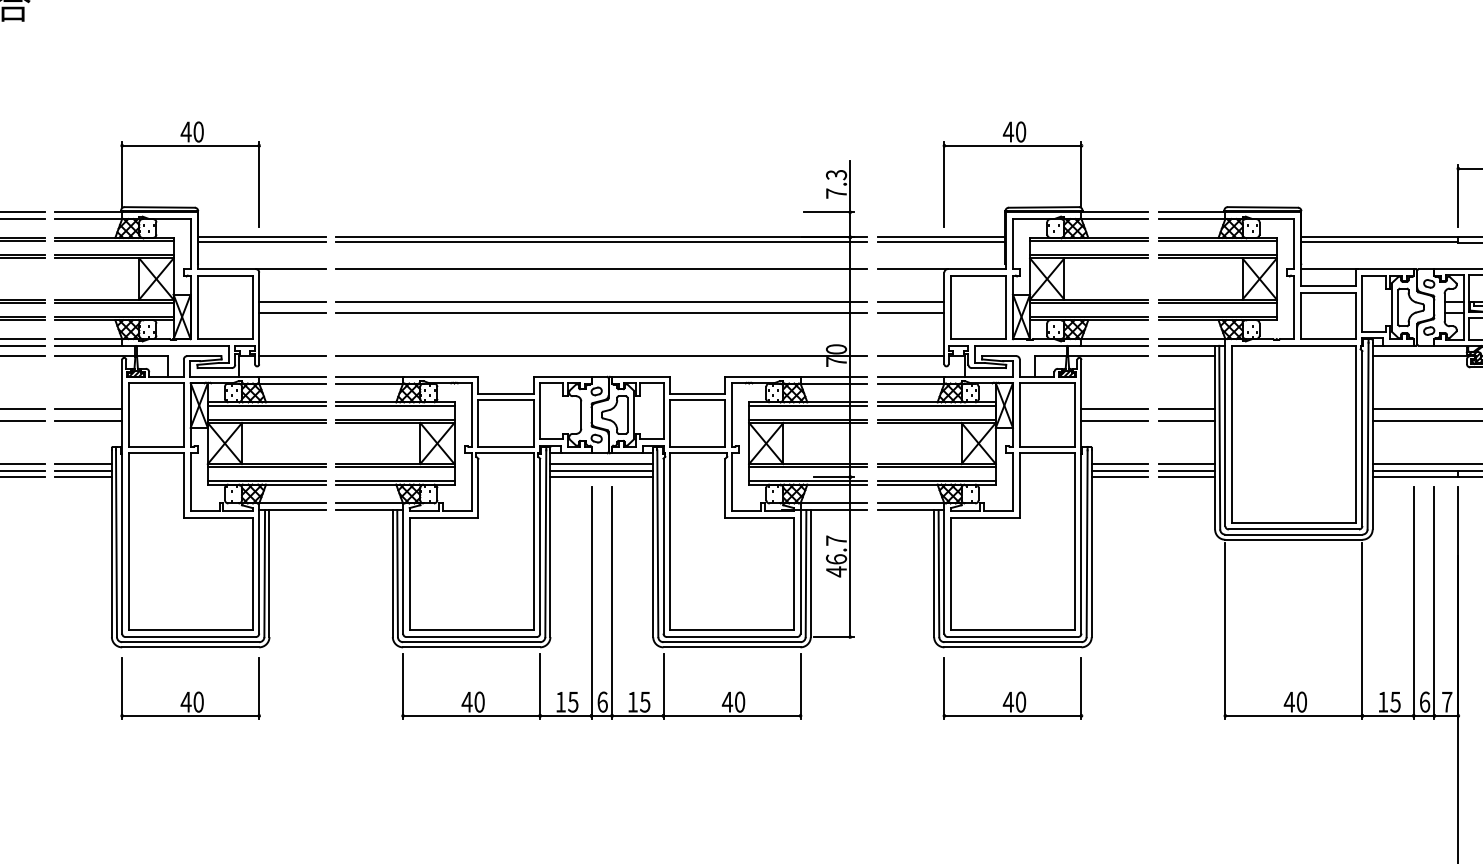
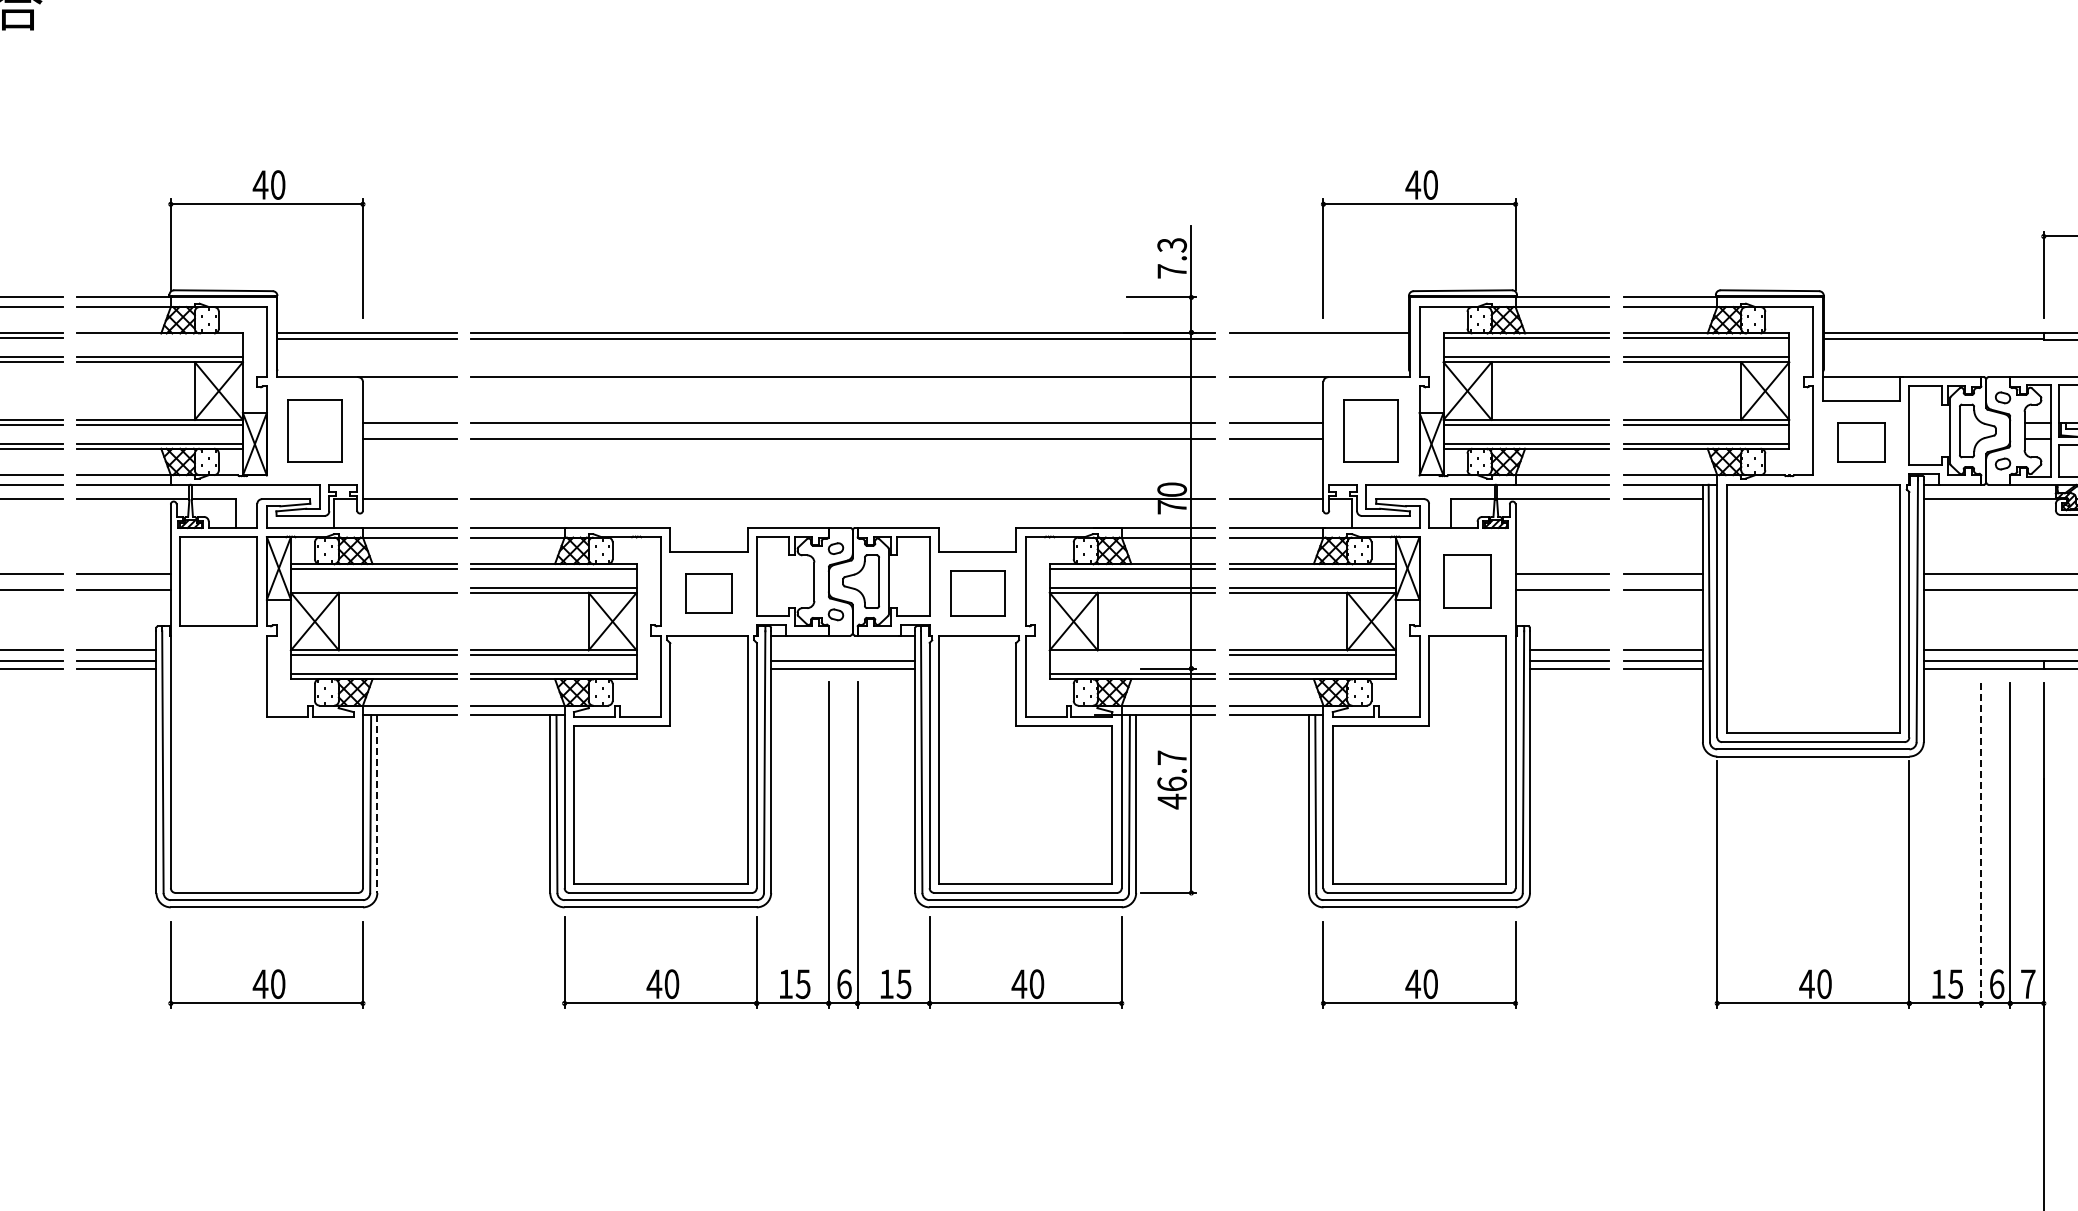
line: (114, 241) -> (159, 338), removed
line: (940, 242) -> (1318, 339), removed
part: (225, 307) -> (315, 430), size x0.7
part: (978, 307) -> (1371, 430), size x0.7
part: (1328, 315) -> (1861, 442), size x0.6
part: (1047, 414) -> (1467, 581), size x0.6
line: (266, 419) -> (373, 588), removed
part: (505, 423) -> (708, 593), size x0.6
part: (697, 423) -> (977, 593), size x0.7
line: (602, 463) -> (843, 649), removed
line: (808, 467) -> (1132, 655), removed
part: (190, 541) -> (266, 759), removed
line: (269, 573) -> (377, 804), solid -> dashed
line: (1413, 603) -> (1981, 845), solid -> dashed

